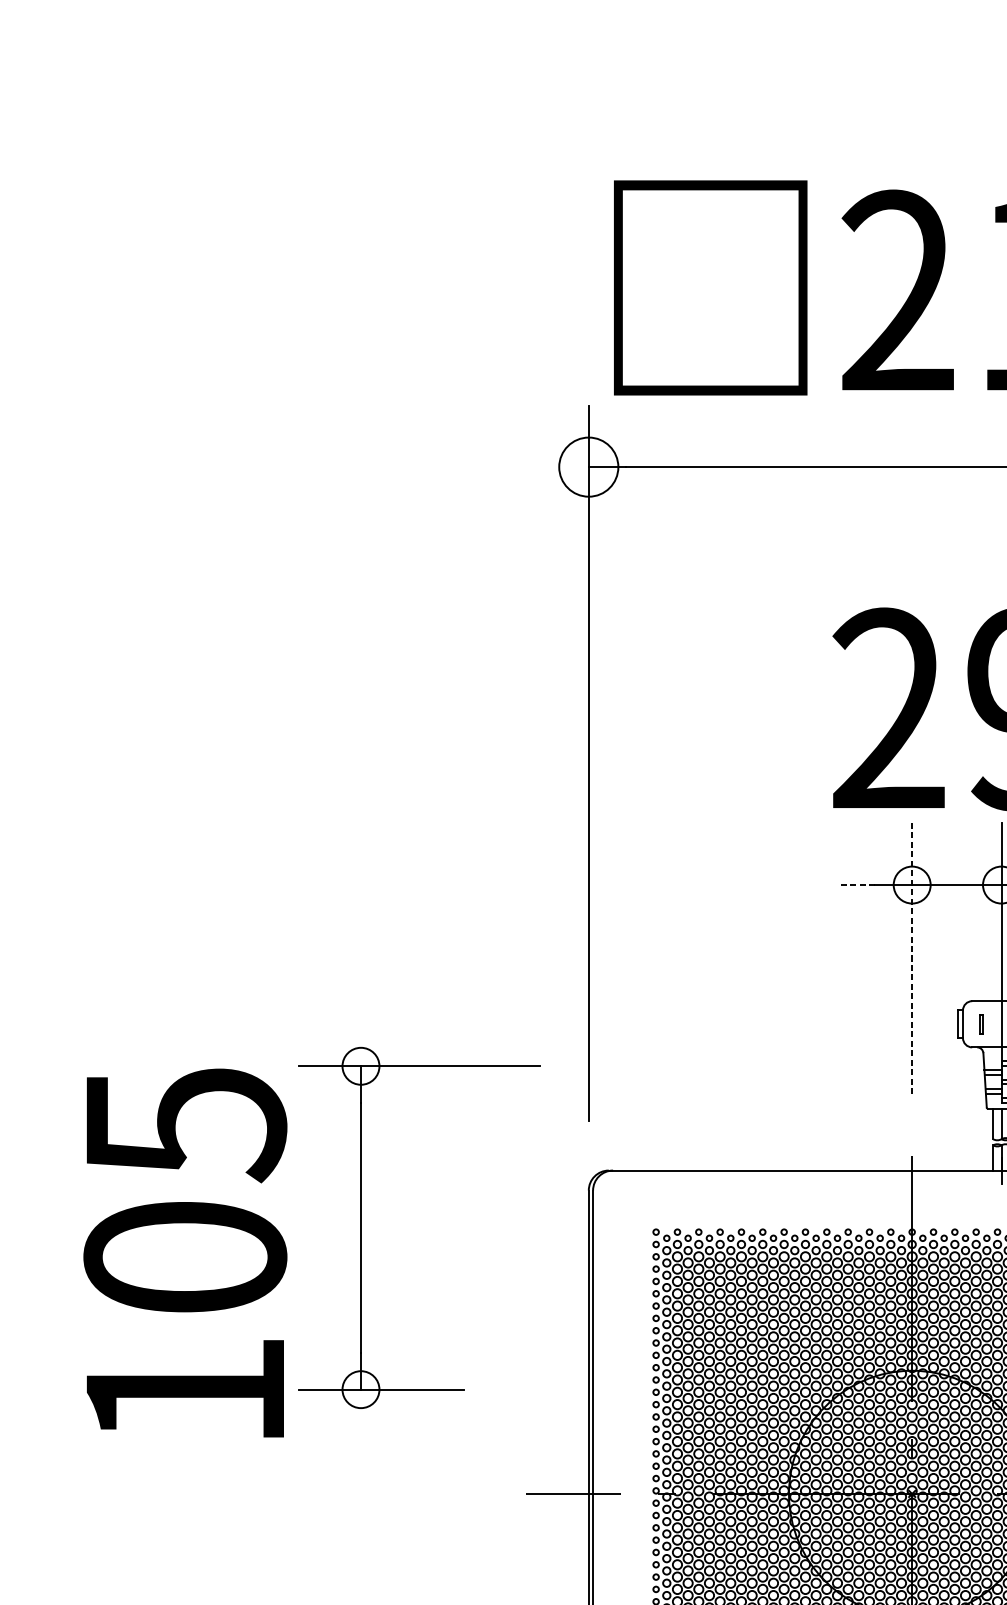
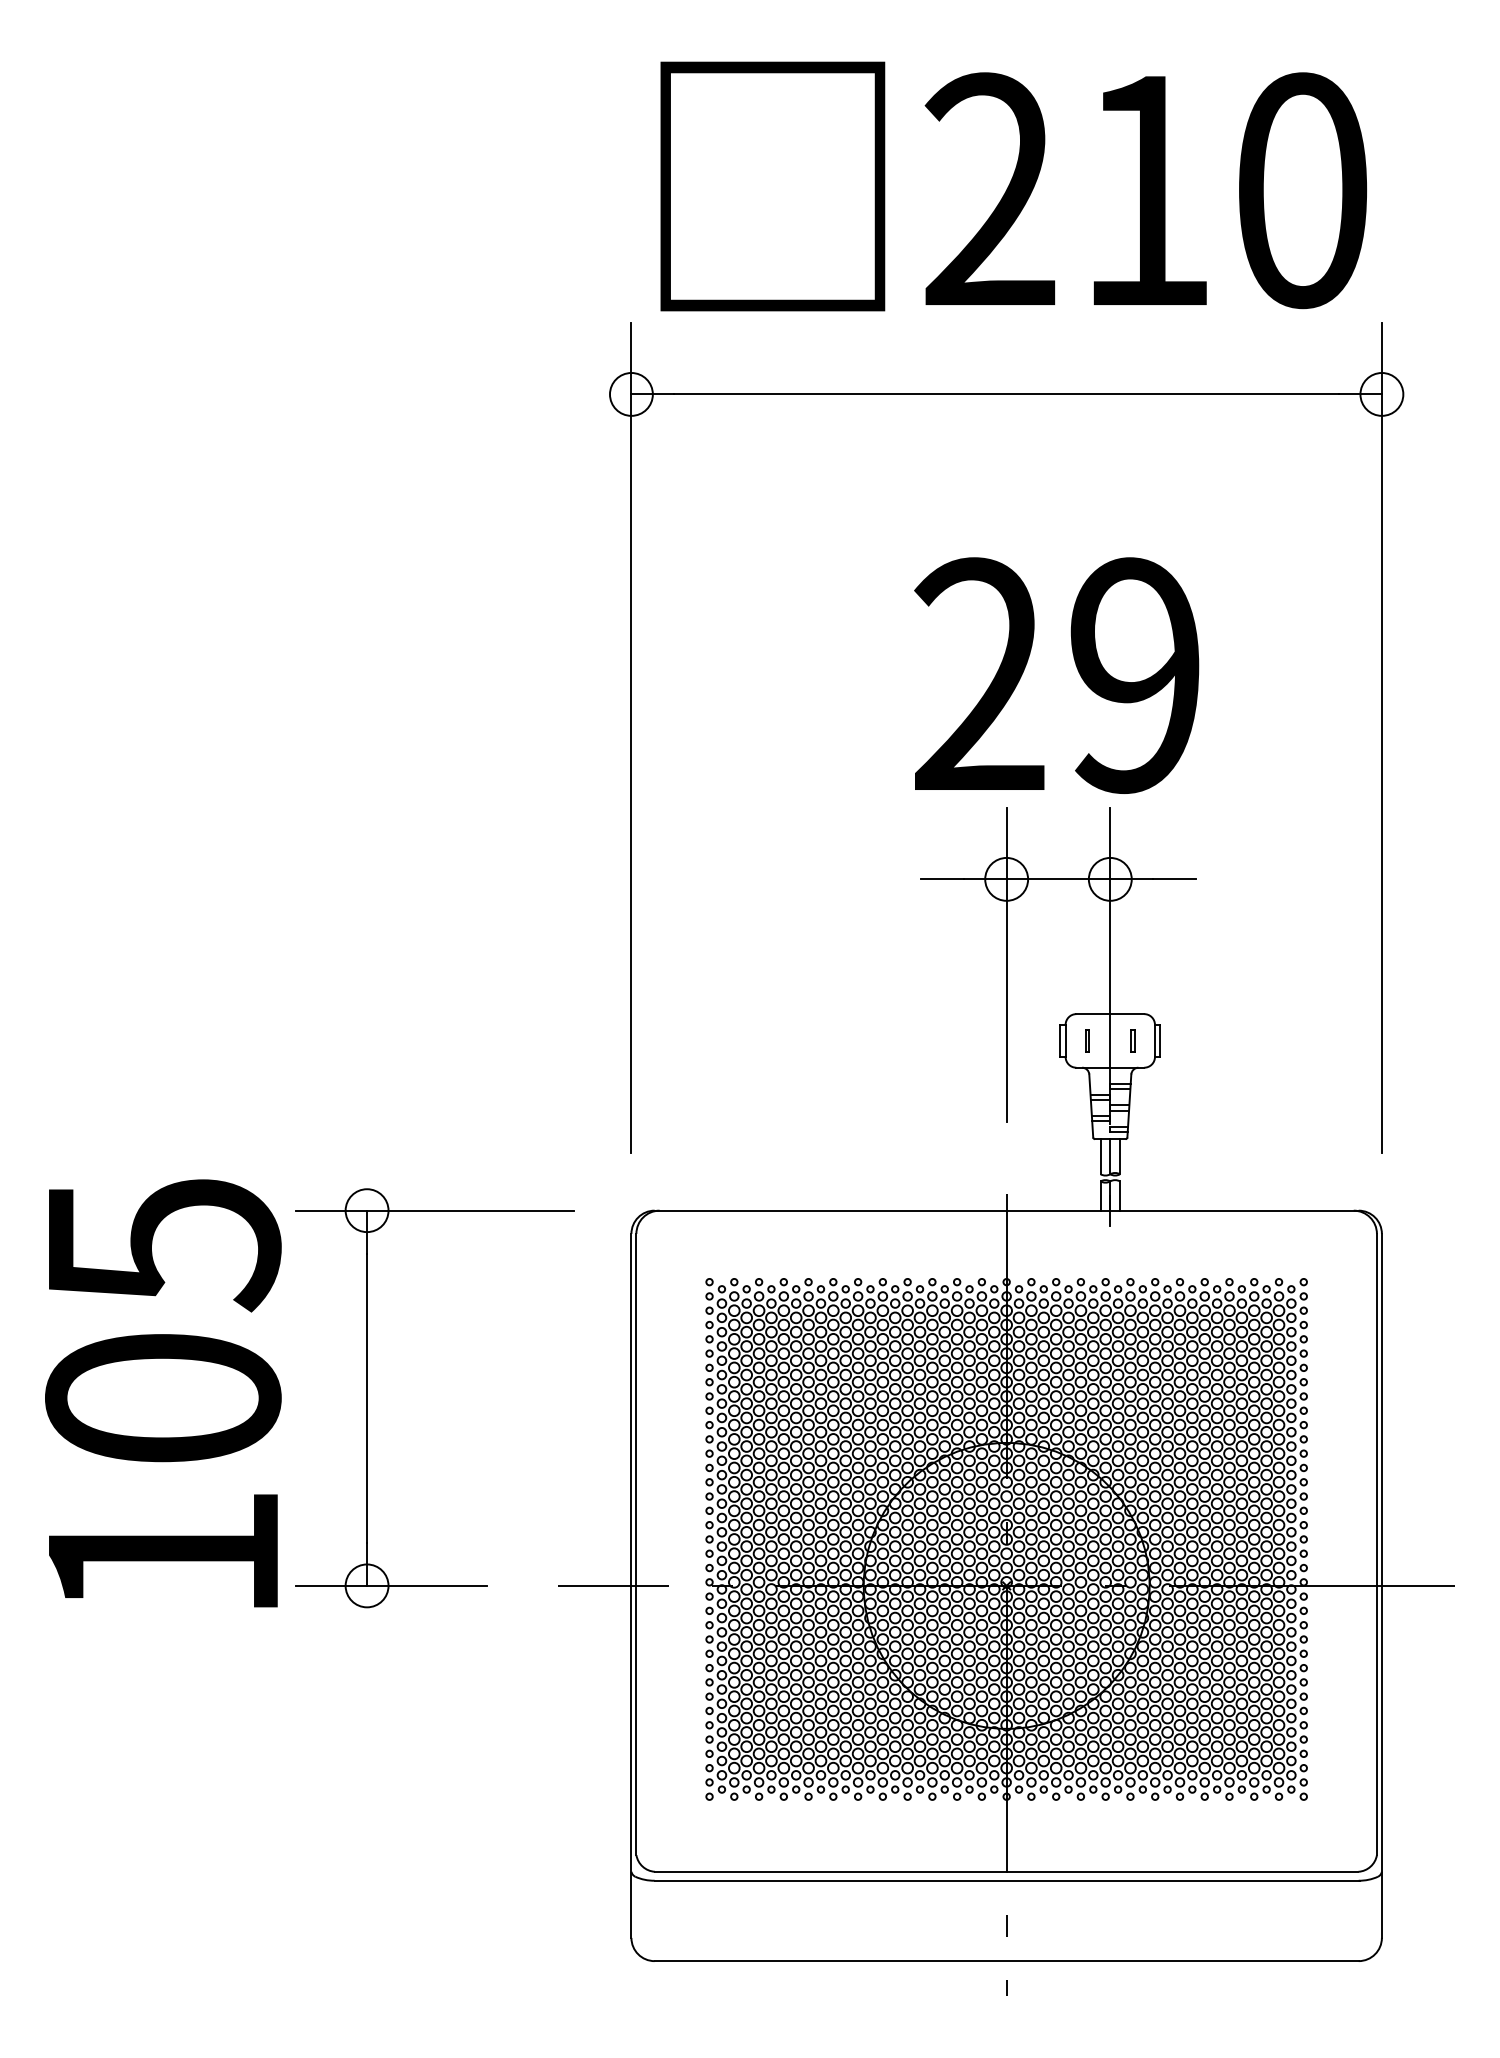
circle: (587, 467) -> (630, 394), size x0.62
line: (856, 885) -> (941, 879), dashed -> solid
line: (912, 958) -> (1006, 964), dashed -> solid
part: (361, 1228) -> (367, 1398), moved
text: (185, 1253) -> (163, 1393), moved

